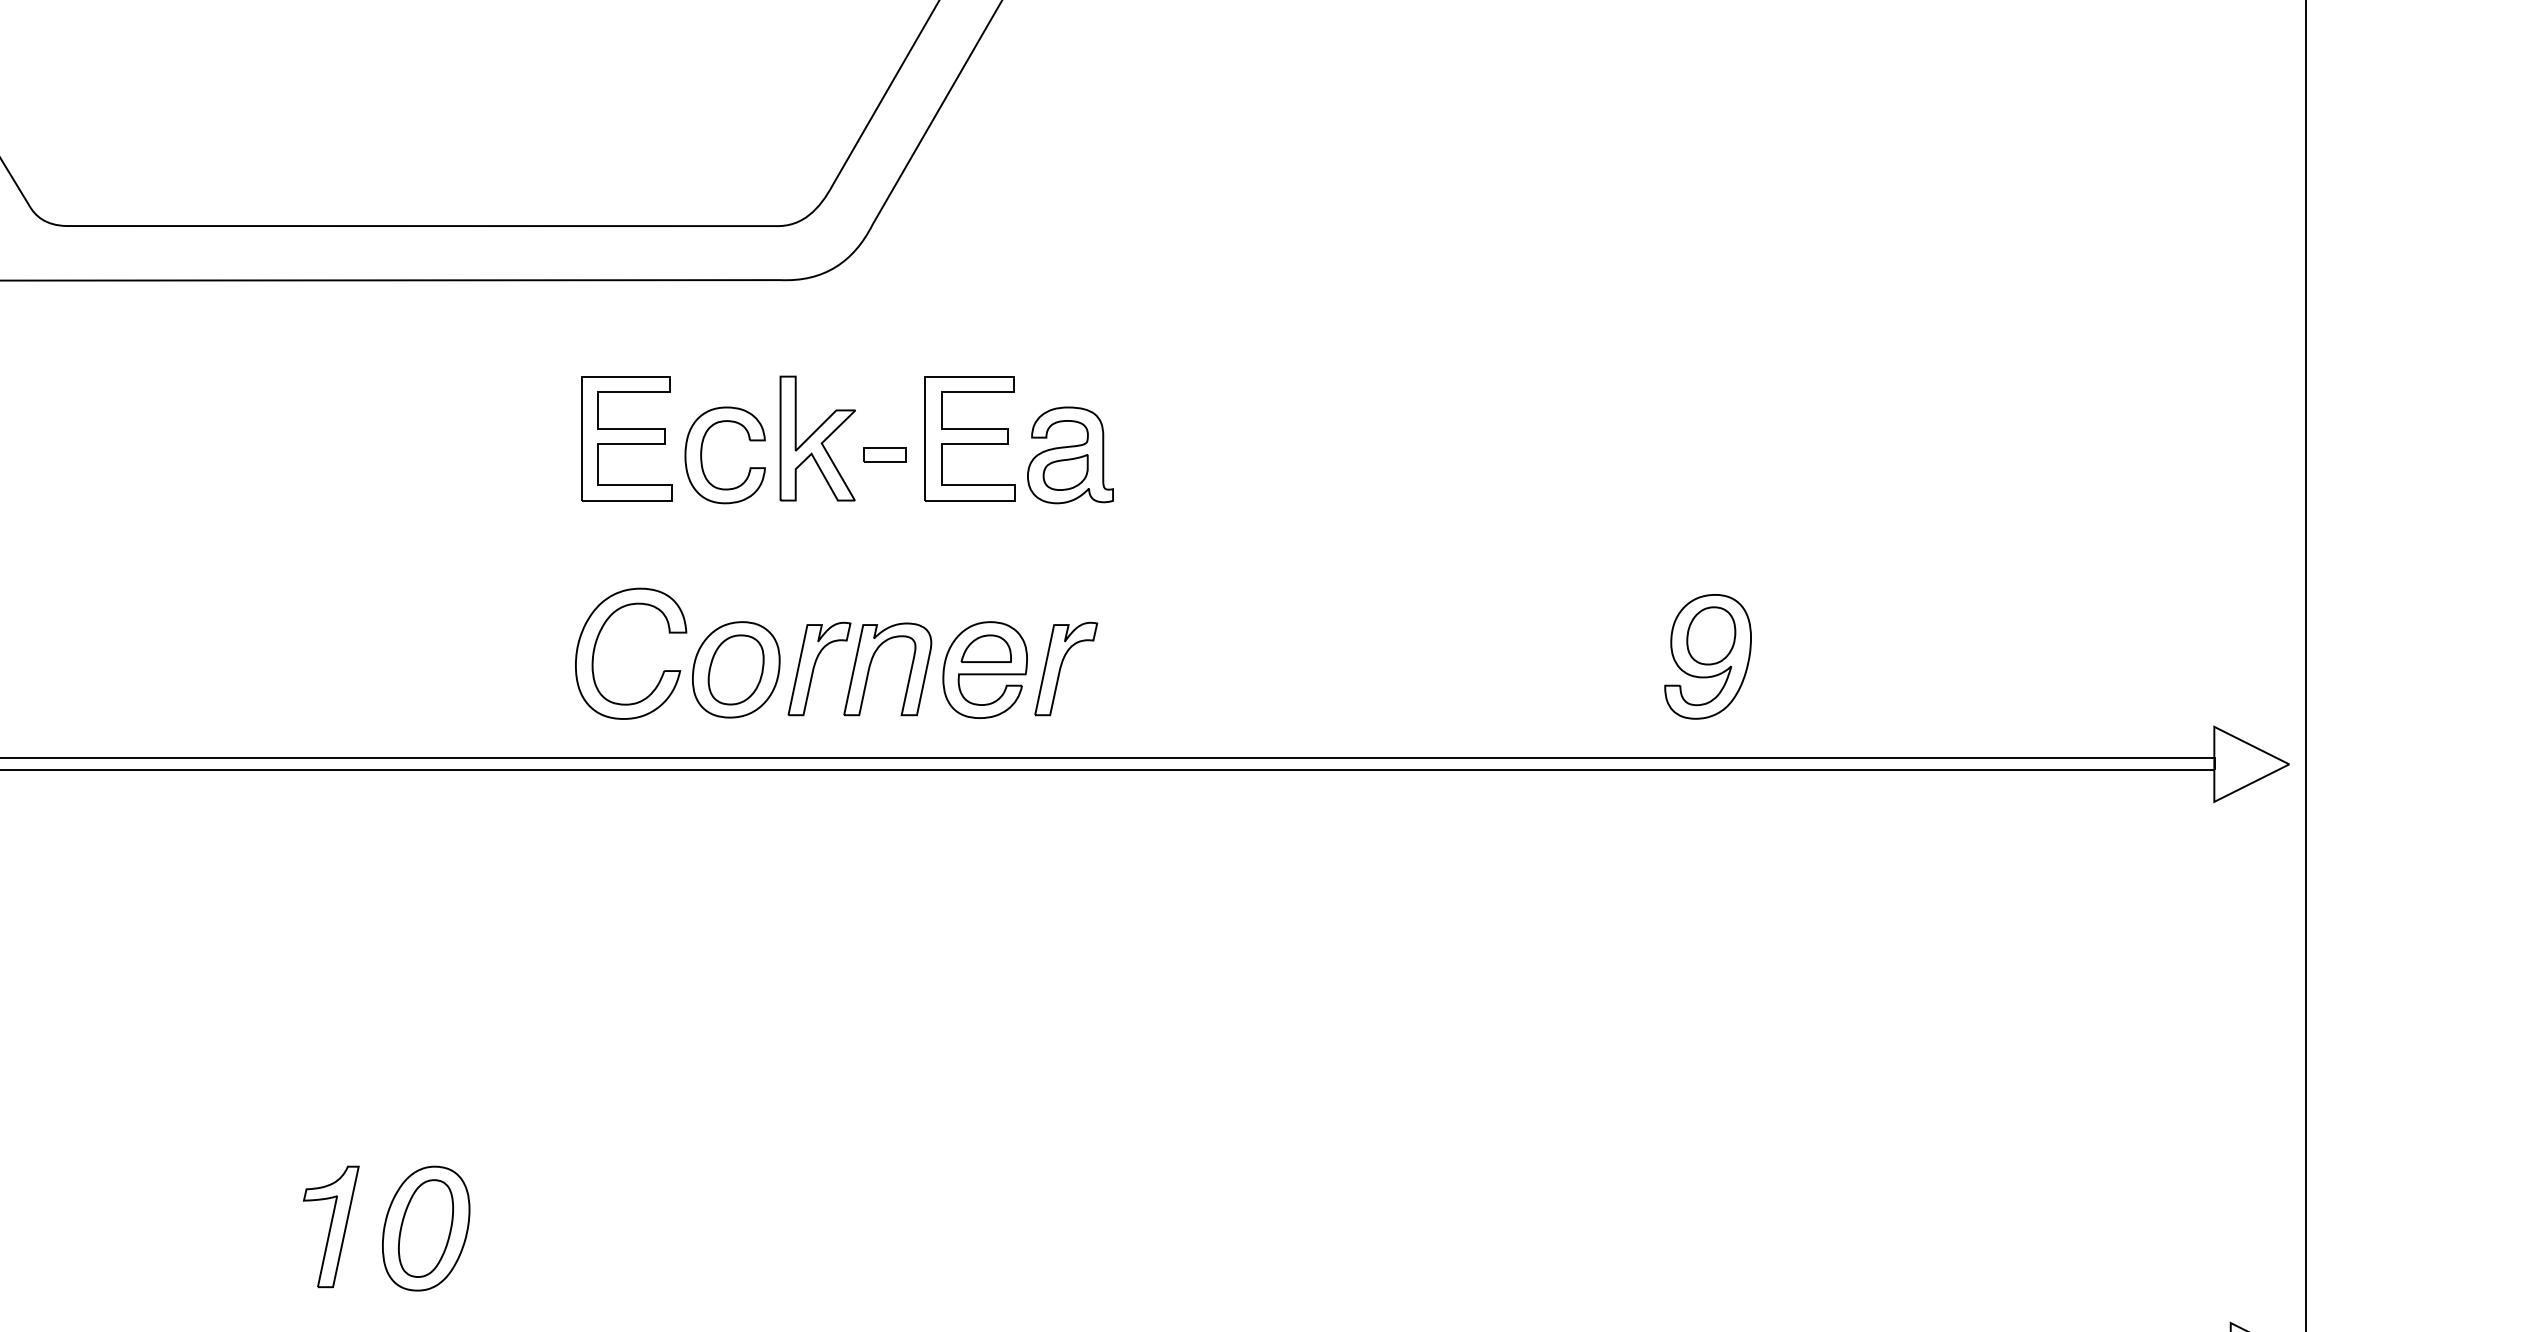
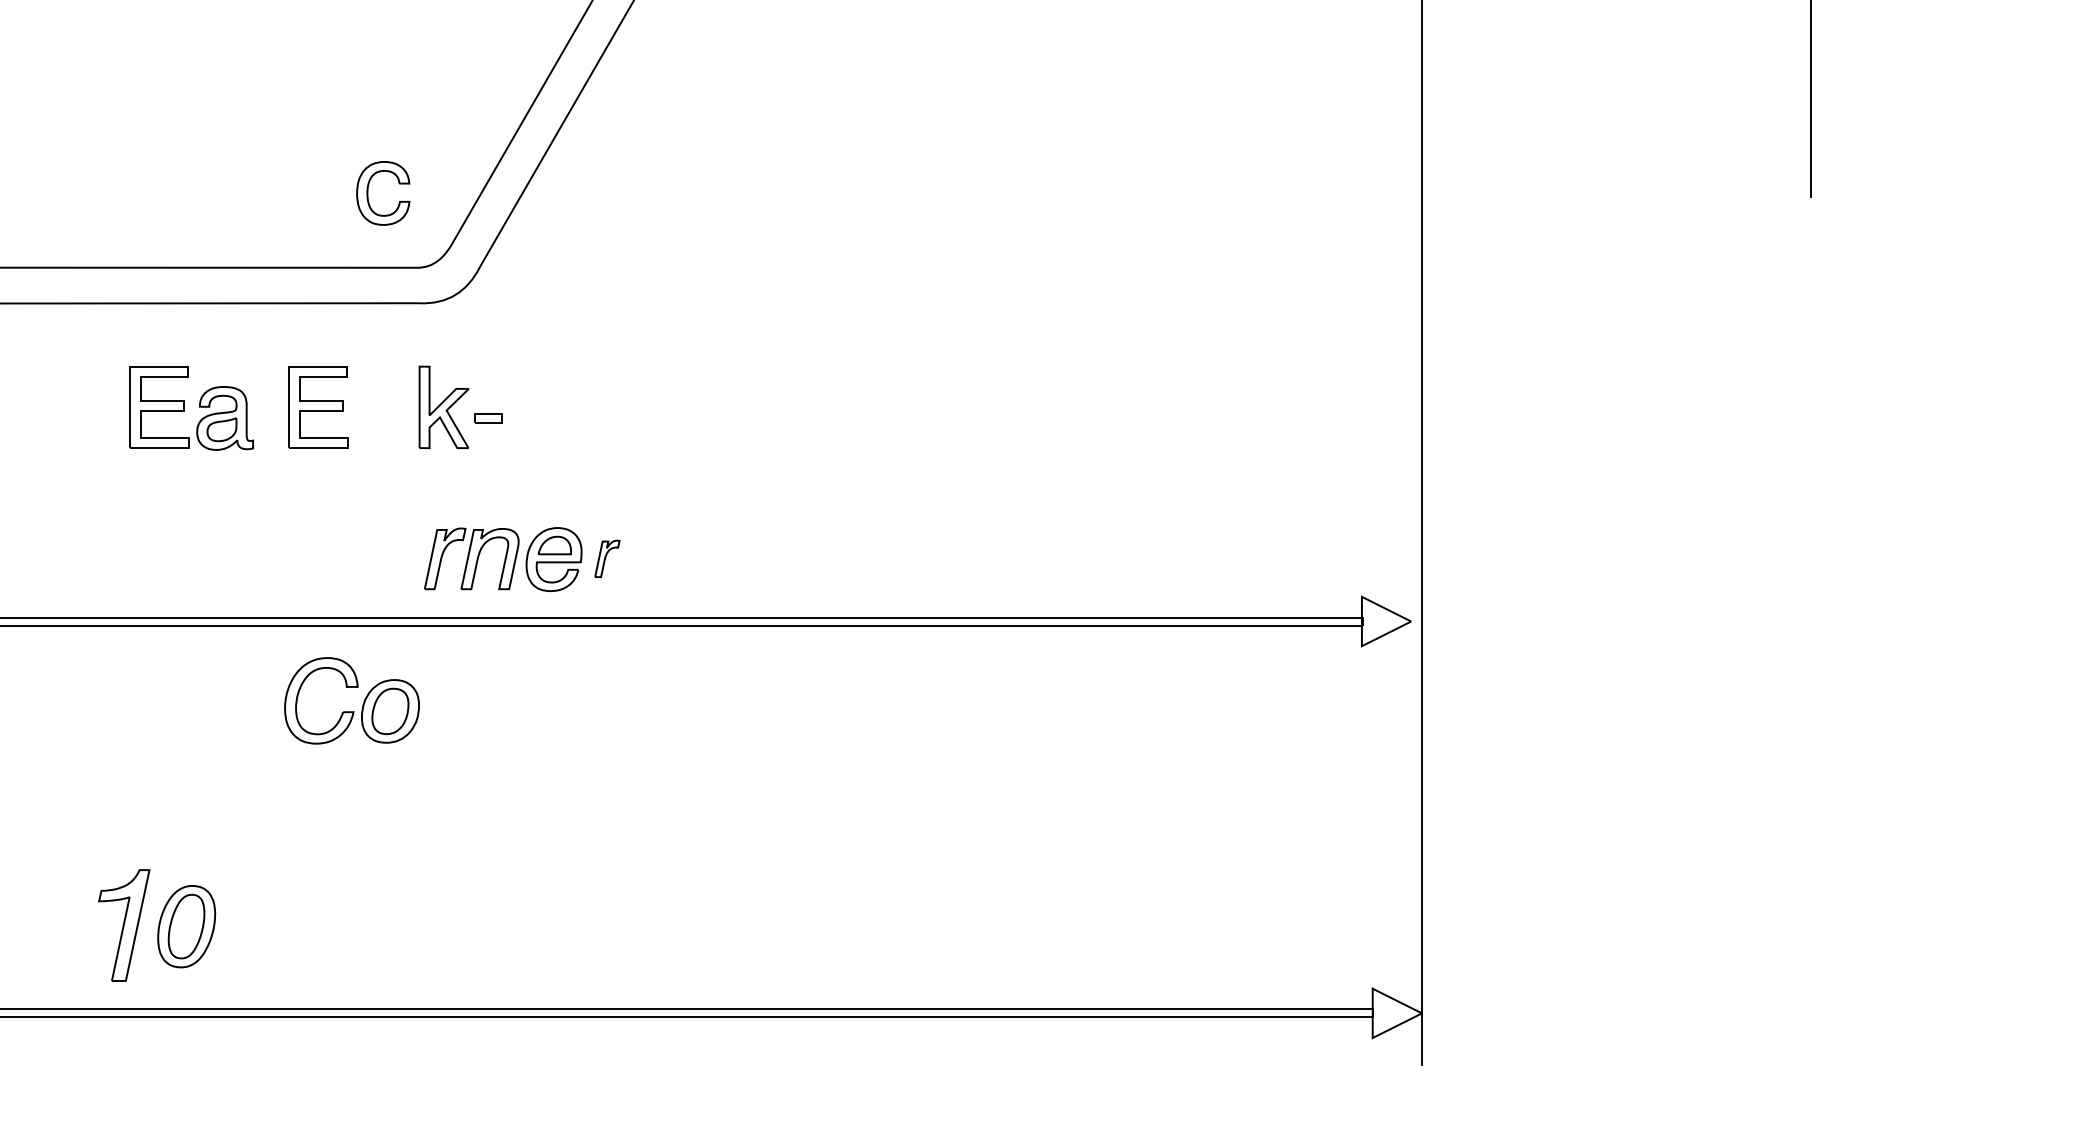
part: (1008, 440) -> (184, 408), moved
part: (702, 455) -> (368, 193), moved
part: (1708, 656) -> (1029, 550), removed
part: (1066, 668) -> (607, 558), size x0.6
part: (676, 670) -> (351, 711), moved
part: (331, 1226) -> (124, 925), size x1.4

